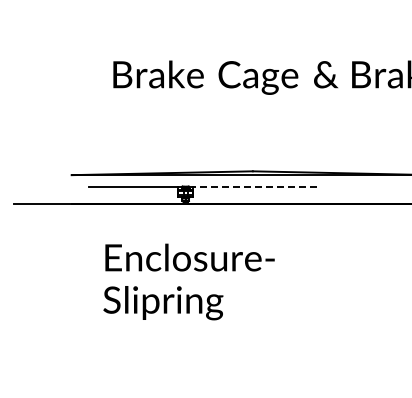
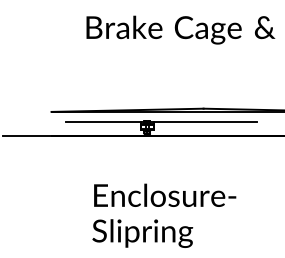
line: (252, 187) -> (203, 122), dashed -> solid
text: (188, 281) -> (163, 215), moved

